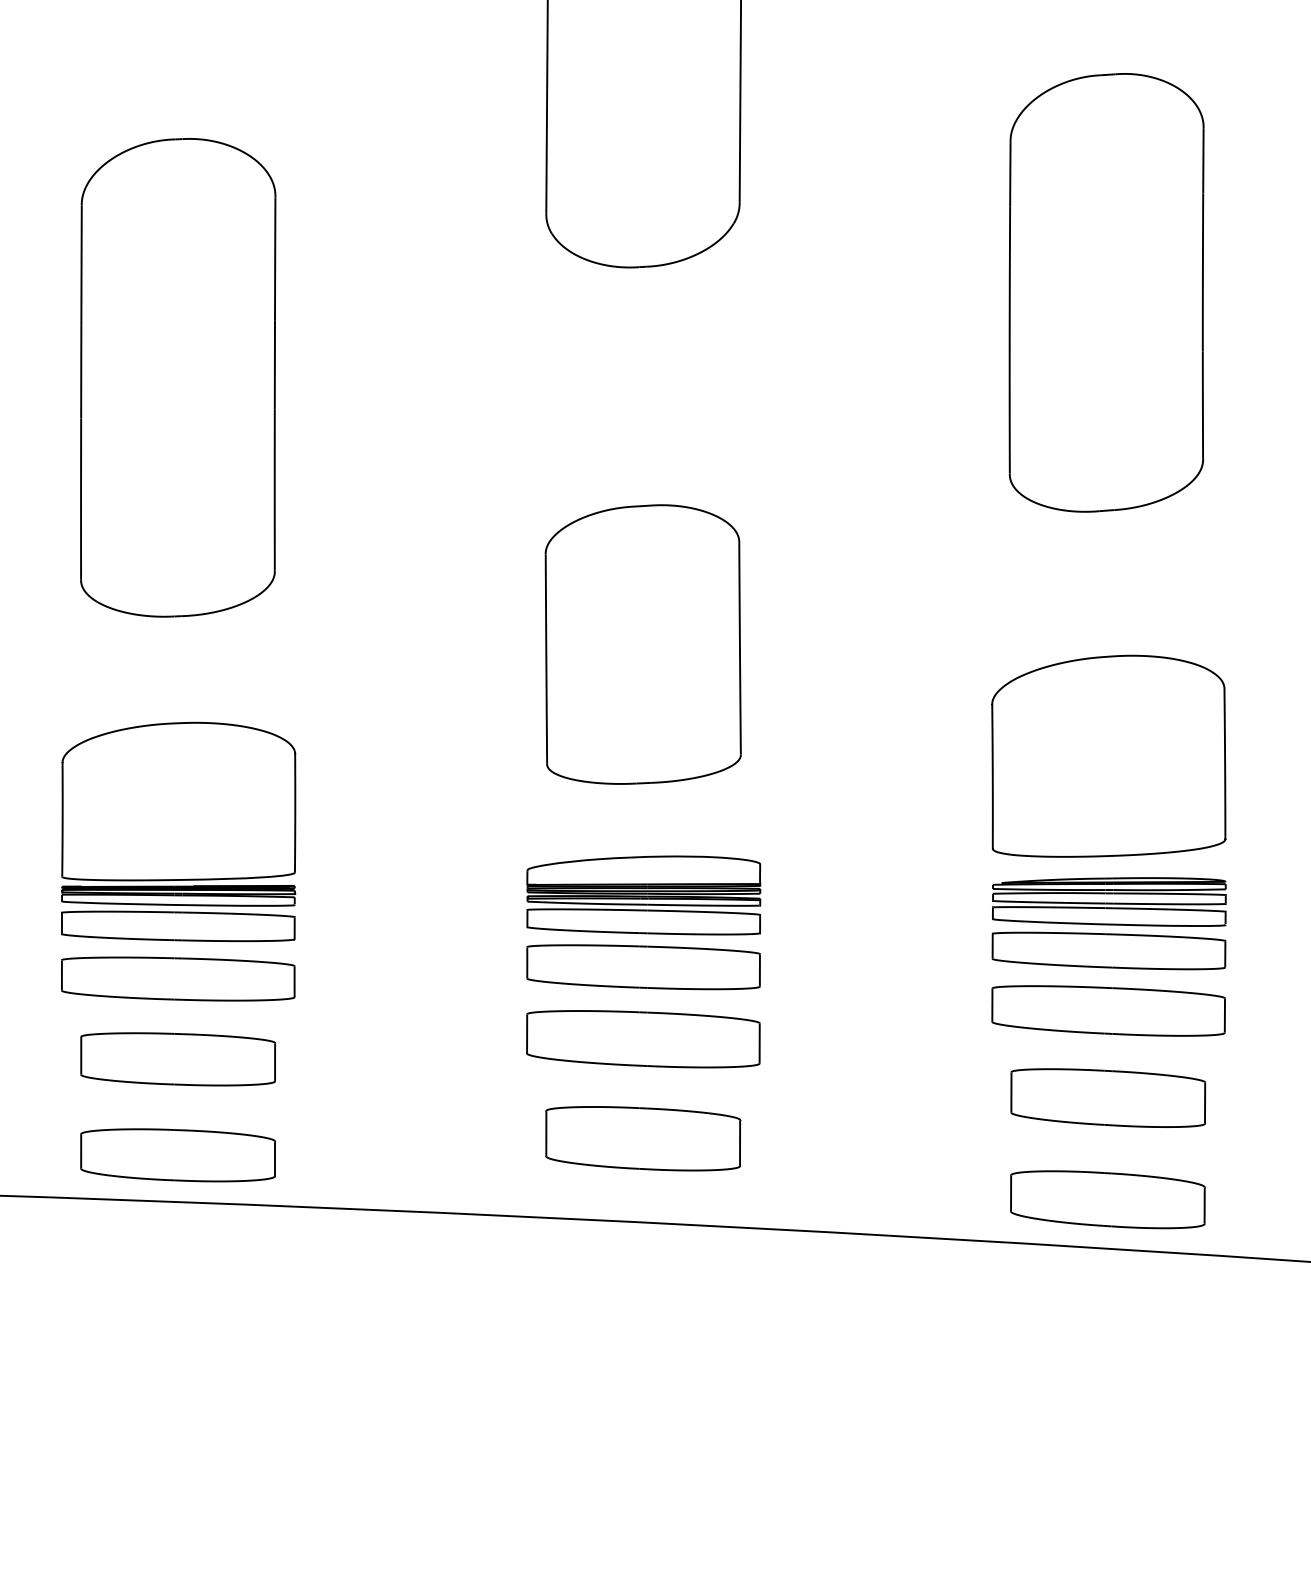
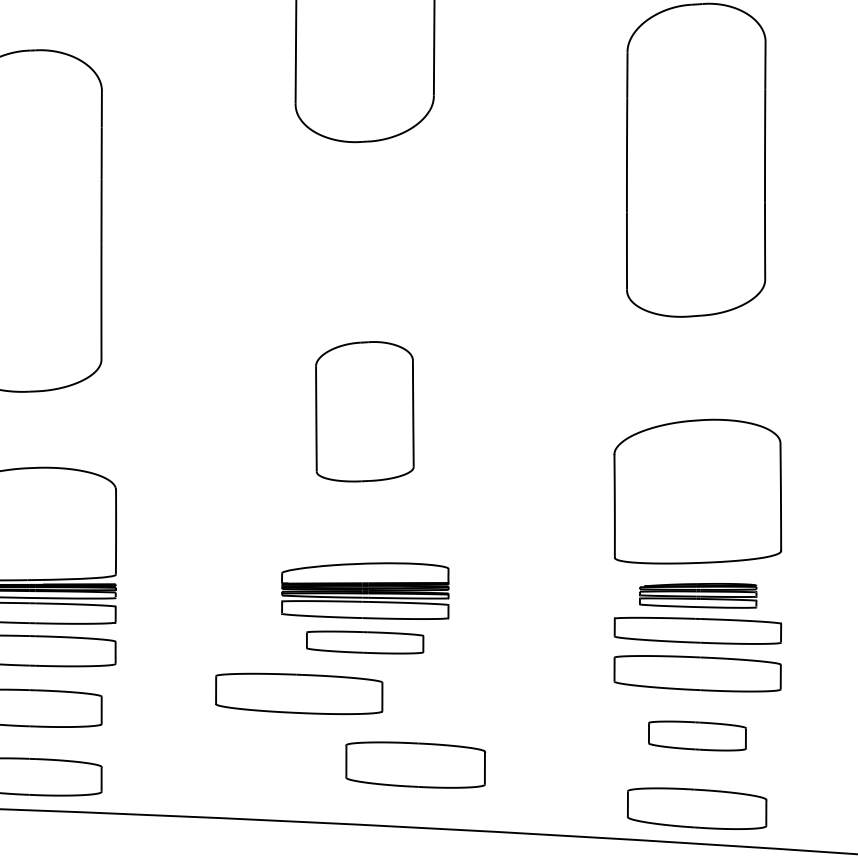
part: (642, 644) -> (364, 411), size x0.7
part: (1109, 901) -> (698, 595), size x0.7
part: (643, 967) -> (365, 642), size x0.7
part: (643, 1039) -> (299, 694), moved
part: (1108, 1097) -> (697, 735), size x0.7
part: (643, 1138) -> (415, 764), moved

